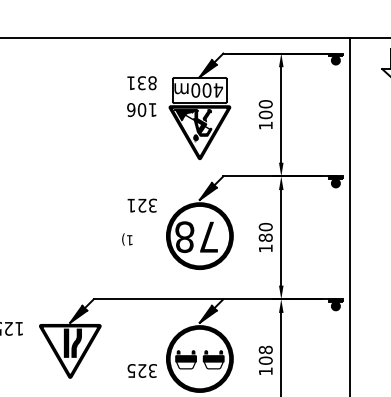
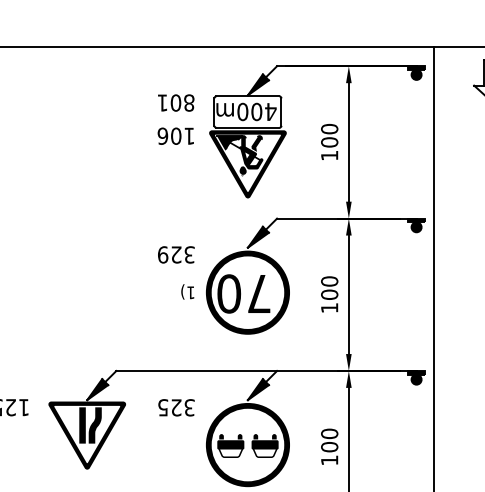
text: (141, 83) -> (175, 103), 831 -> 801
text: (131, 205) -> (163, 254), 321 -> 329
text: (184, 236) -> (228, 293), 78 -> 70
text: (265, 237) -> (329, 294), 180 -> 100
text: (127, 239) -> (187, 291), moved
text: (265, 349) -> (329, 433), 108 -> 100
text: (141, 370) -> (175, 407), moved

